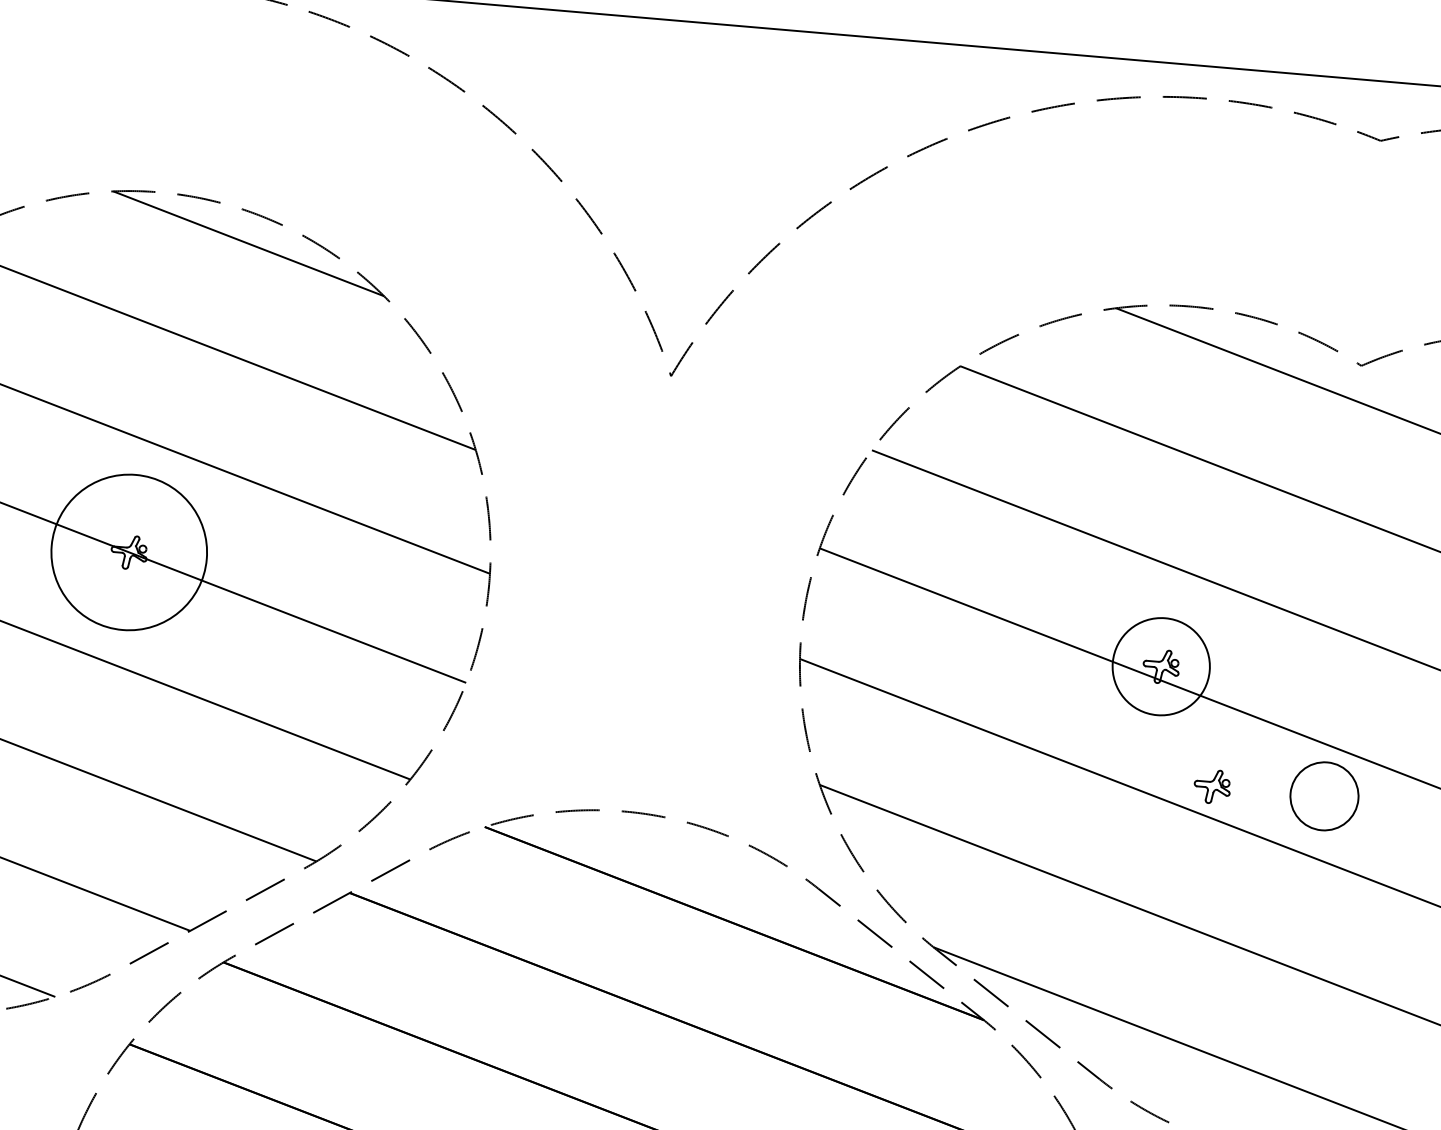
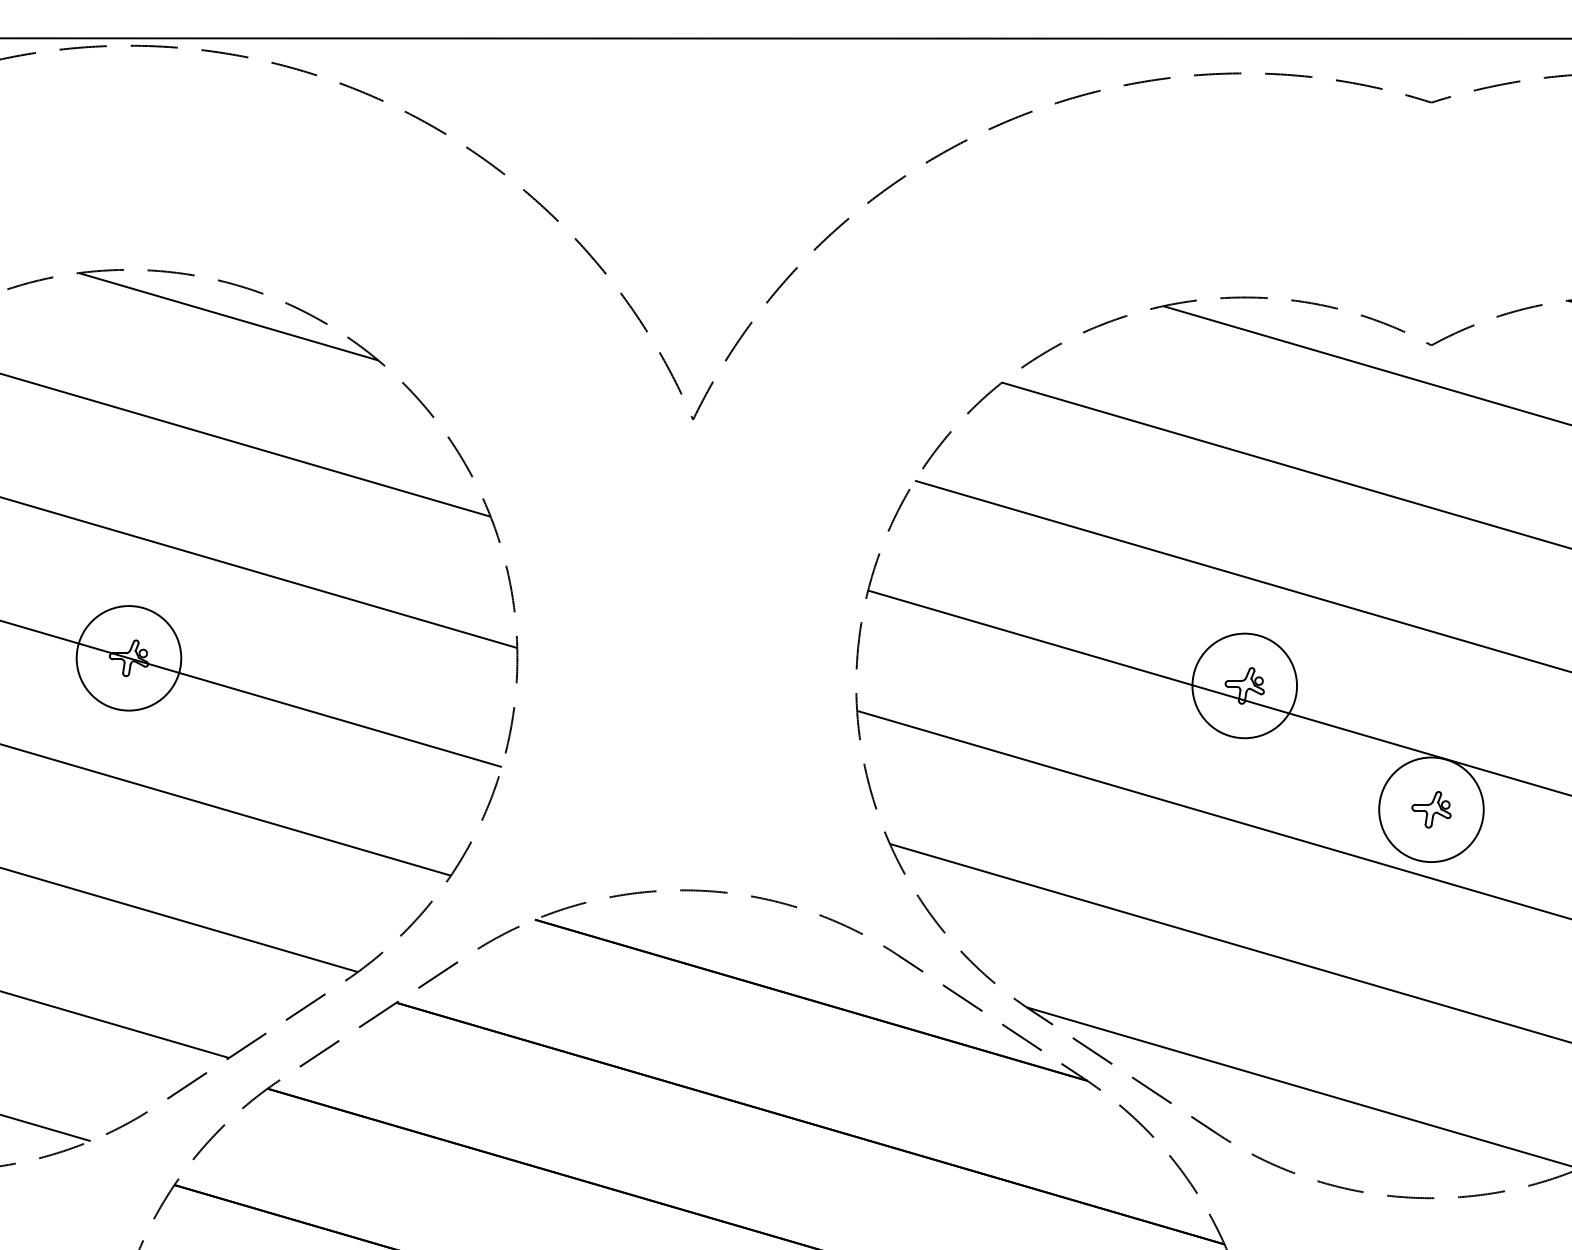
circle: (128, 552) -> (128, 658), size x0.62
part: (1212, 786) -> (1431, 809), moved
circle: (1324, 796) -> (1431, 809), size x1.43

